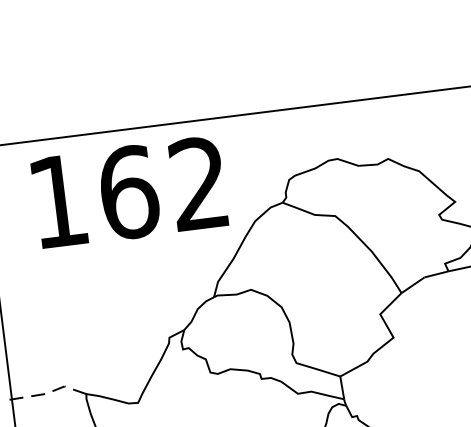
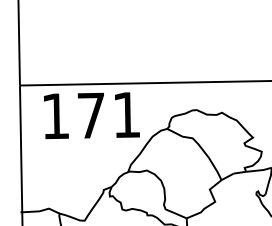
text: (162, 188) -> (108, 115), 162 -> 171
line: (48, 393) -> (40, 211), dashed -> solid

